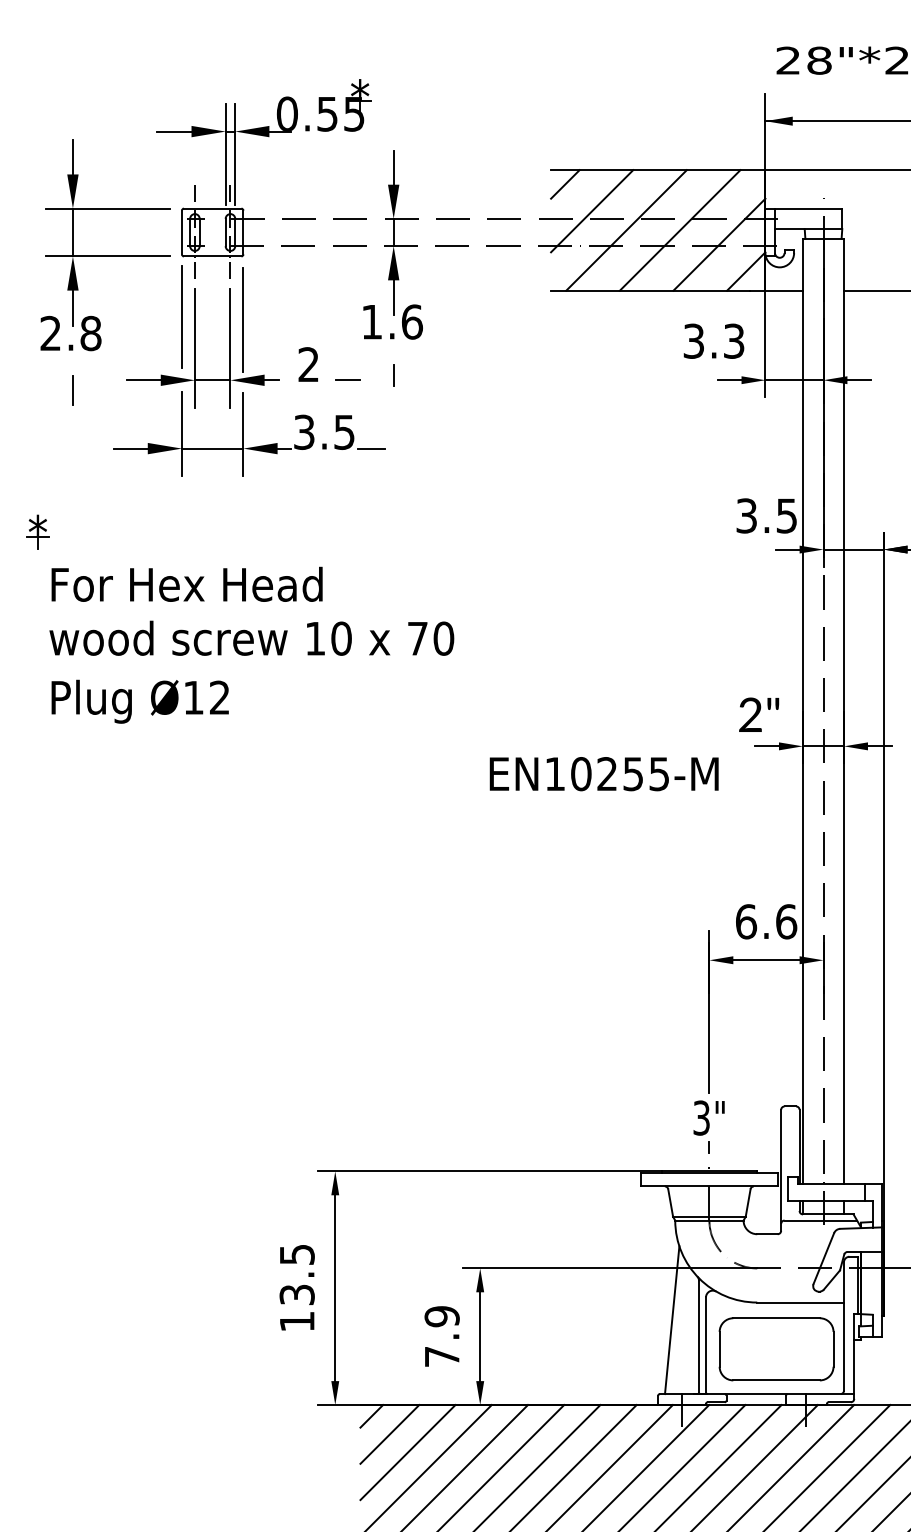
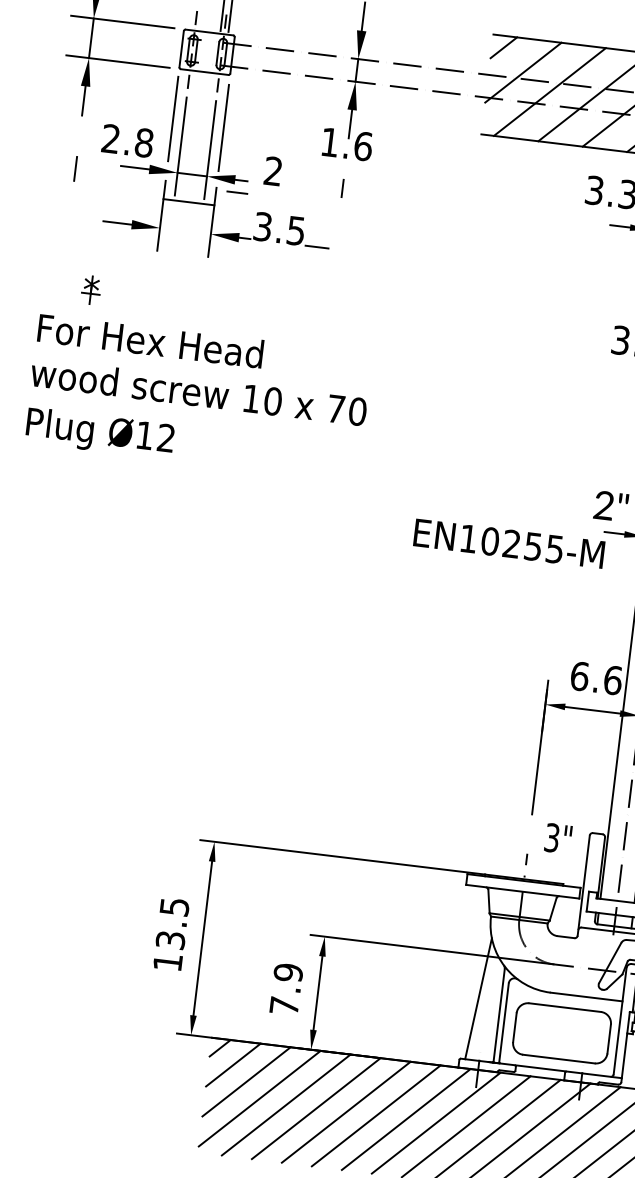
text: (70, 333) -> (127, 140), moved
line: (347, 379) -> (237, 191), moved
line: (212, 448) -> (188, 202), moved
part: (37, 531) -> (90, 289), moved
text: (603, 774) -> (508, 544), moved
text: (708, 1117) -> (557, 838), moved

